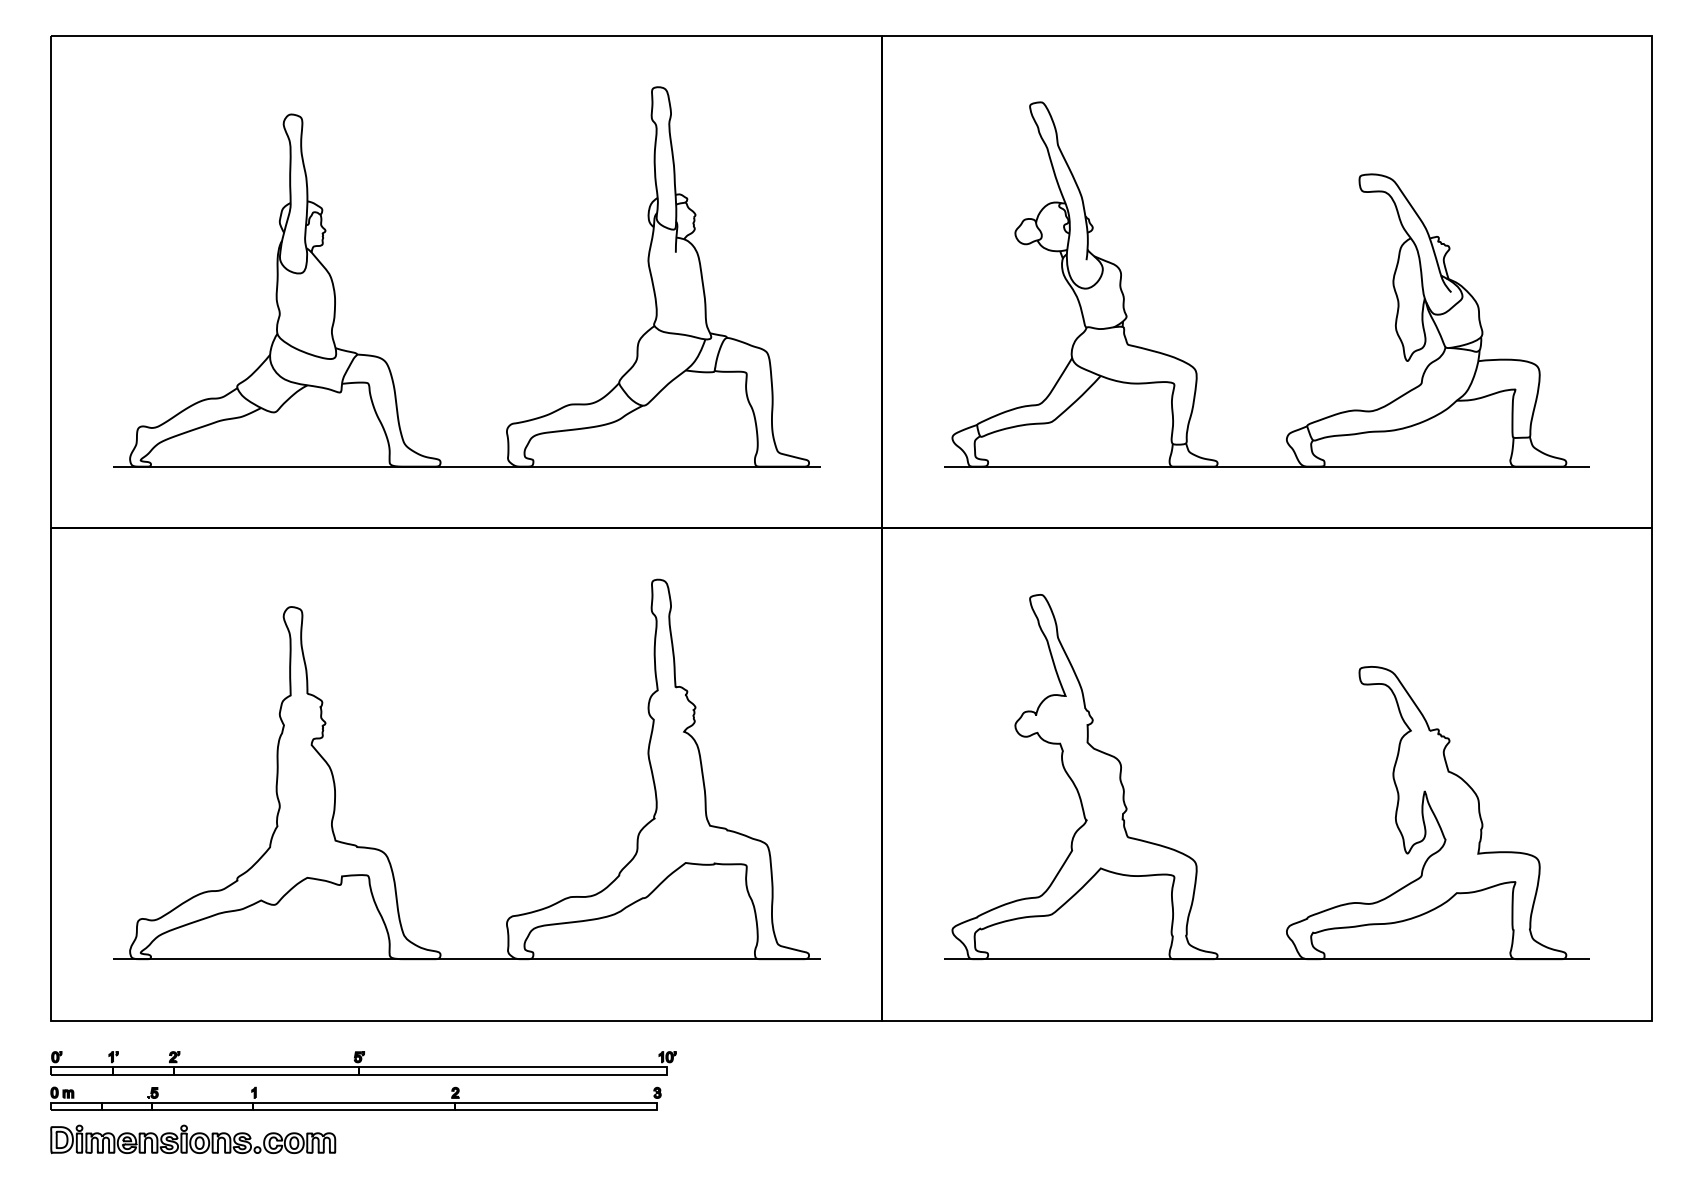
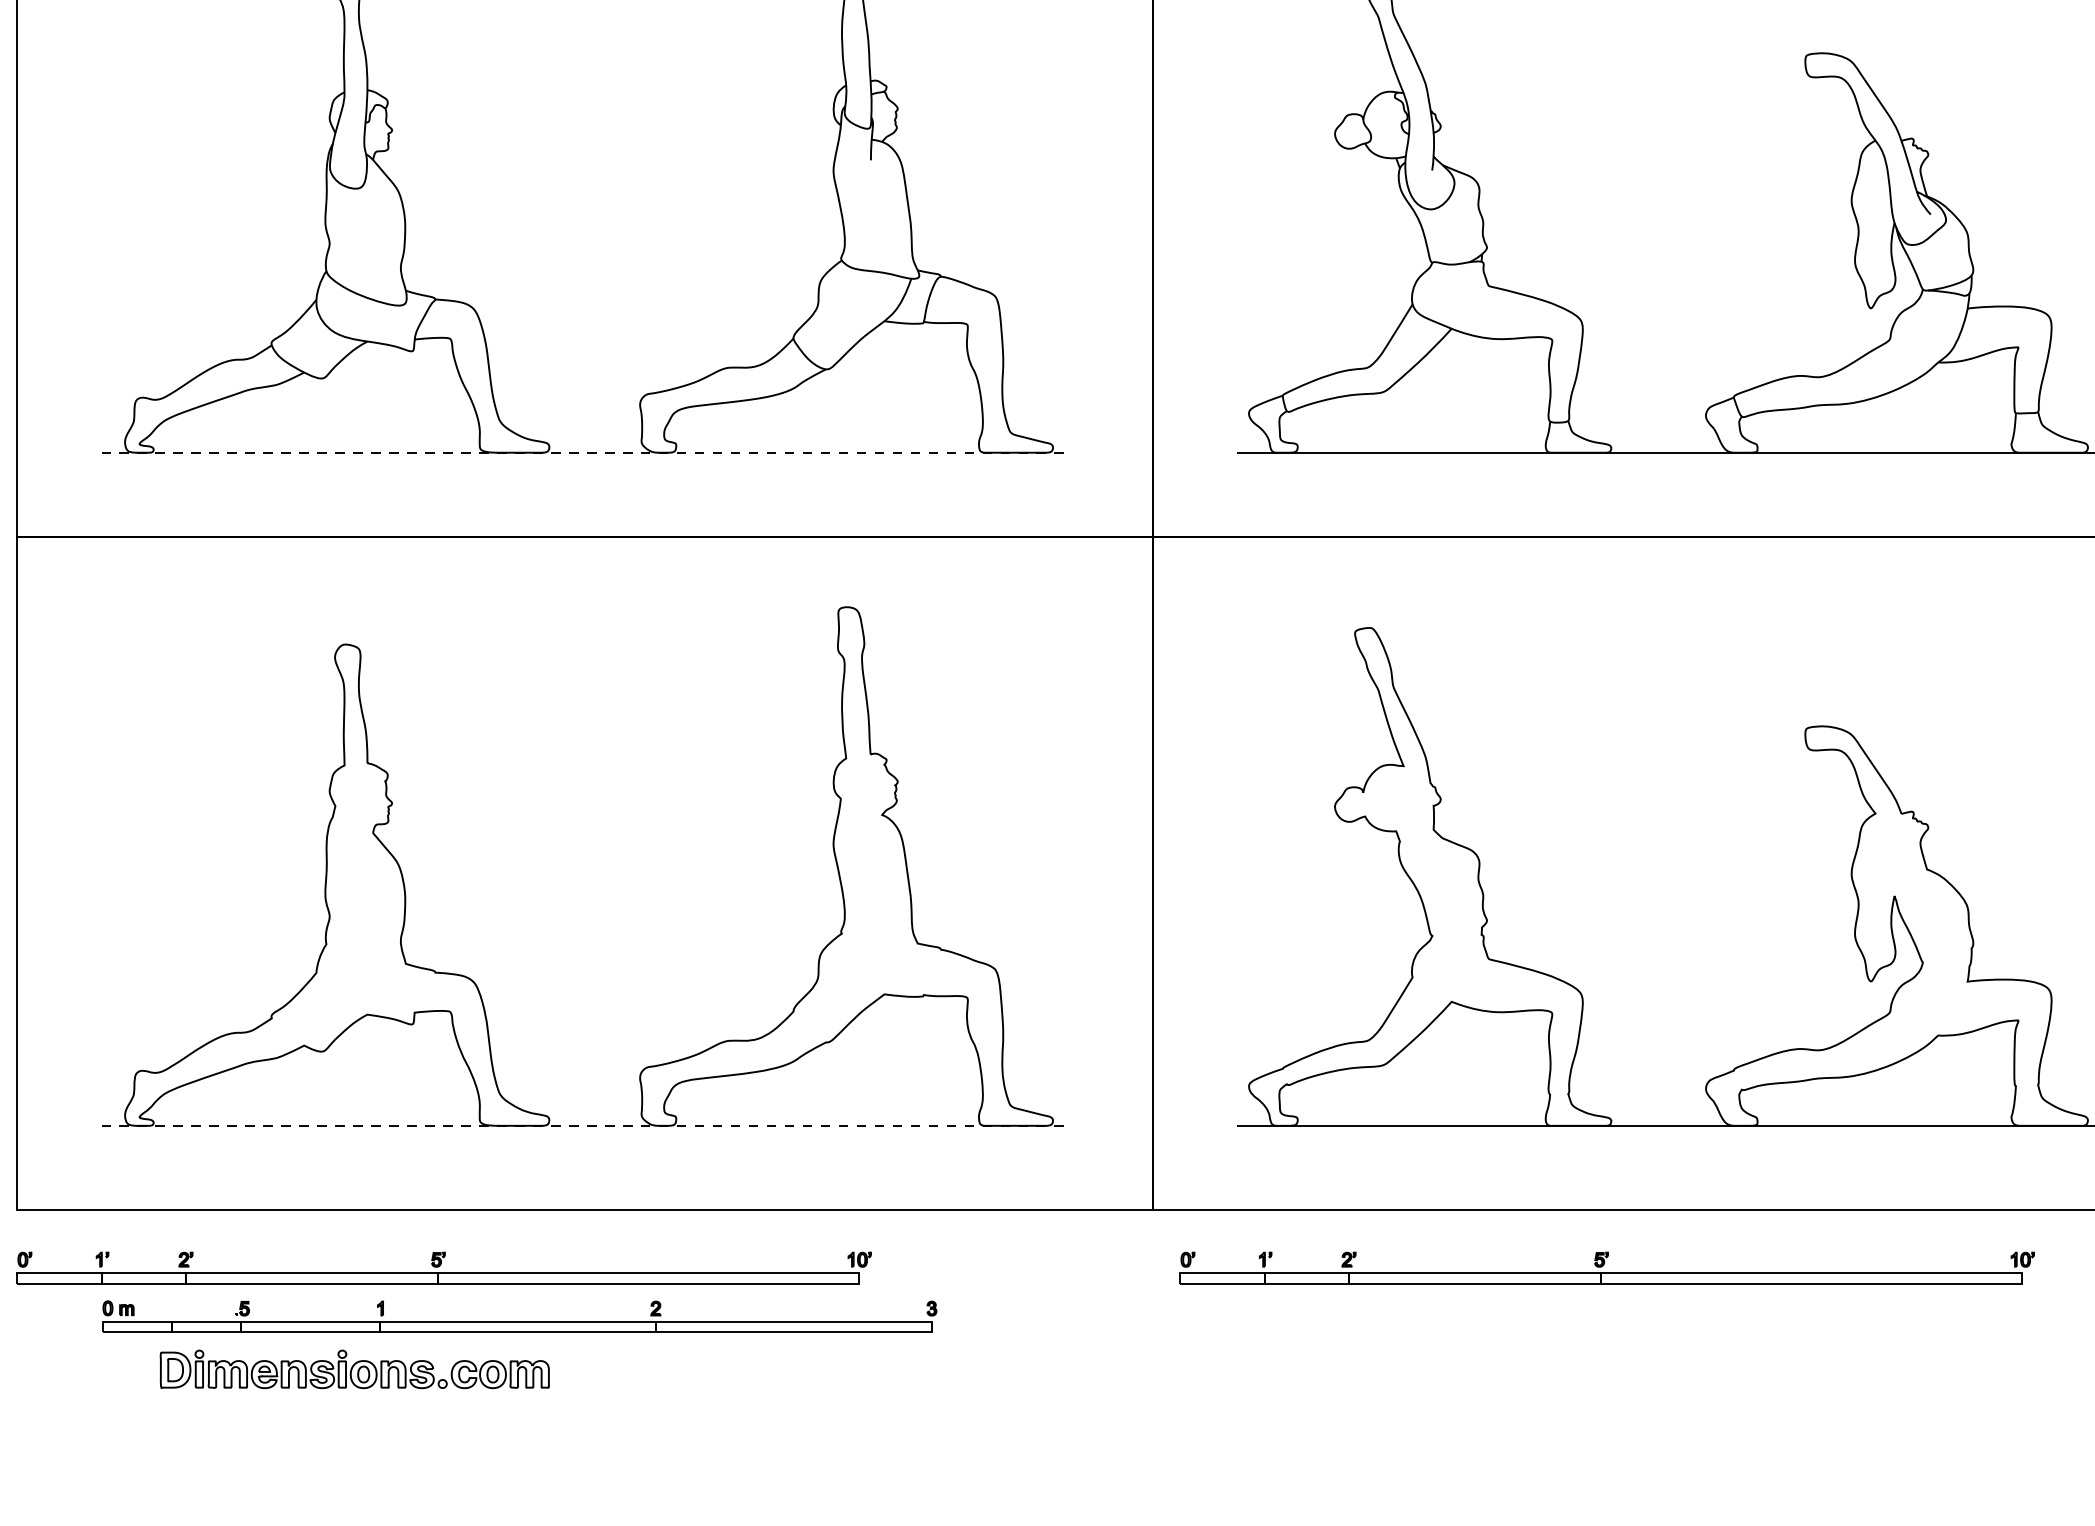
line: (466, 466) -> (584, 452), solid -> dashed
line: (466, 959) -> (584, 1126), solid -> dashed
part: (1214, 1063) -> (1607, 1268), added
part: (355, 1098) -> (519, 1316), moved
part: (193, 1139) -> (355, 1369), moved

